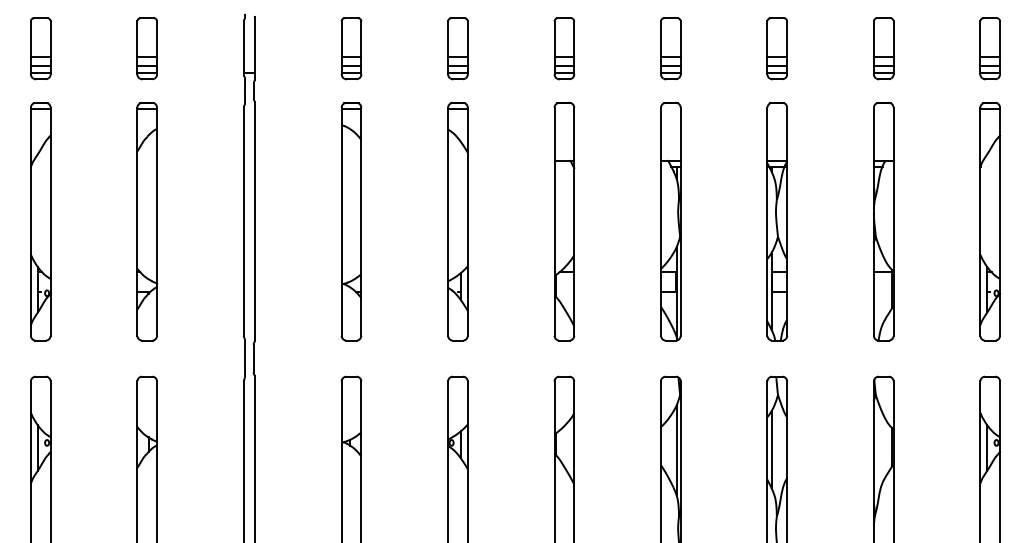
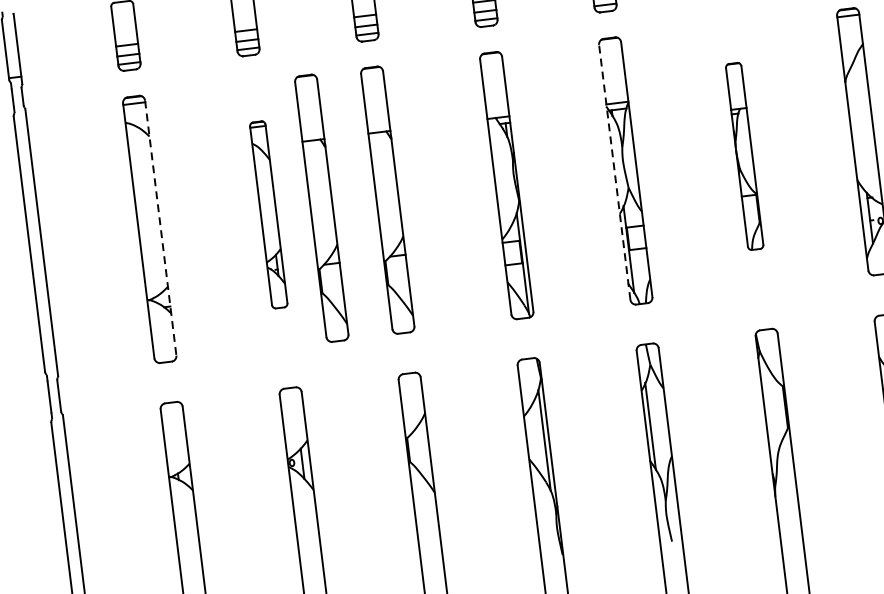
part: (457, 221) -> (268, 214), size x0.7
part: (505, 221) -> (321, 208), added
line: (767, 221) -> (614, 172), solid -> dashed
part: (883, 221) -> (744, 156), size x0.7
line: (361, 222) -> (161, 228), solid -> dashed

